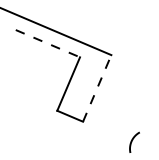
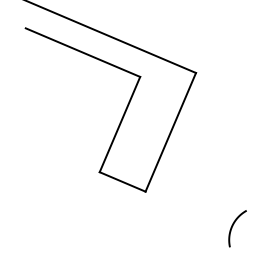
line: (47, 43) -> (82, 52), dashed -> solid
line: (97, 87) -> (171, 130), dashed -> solid

